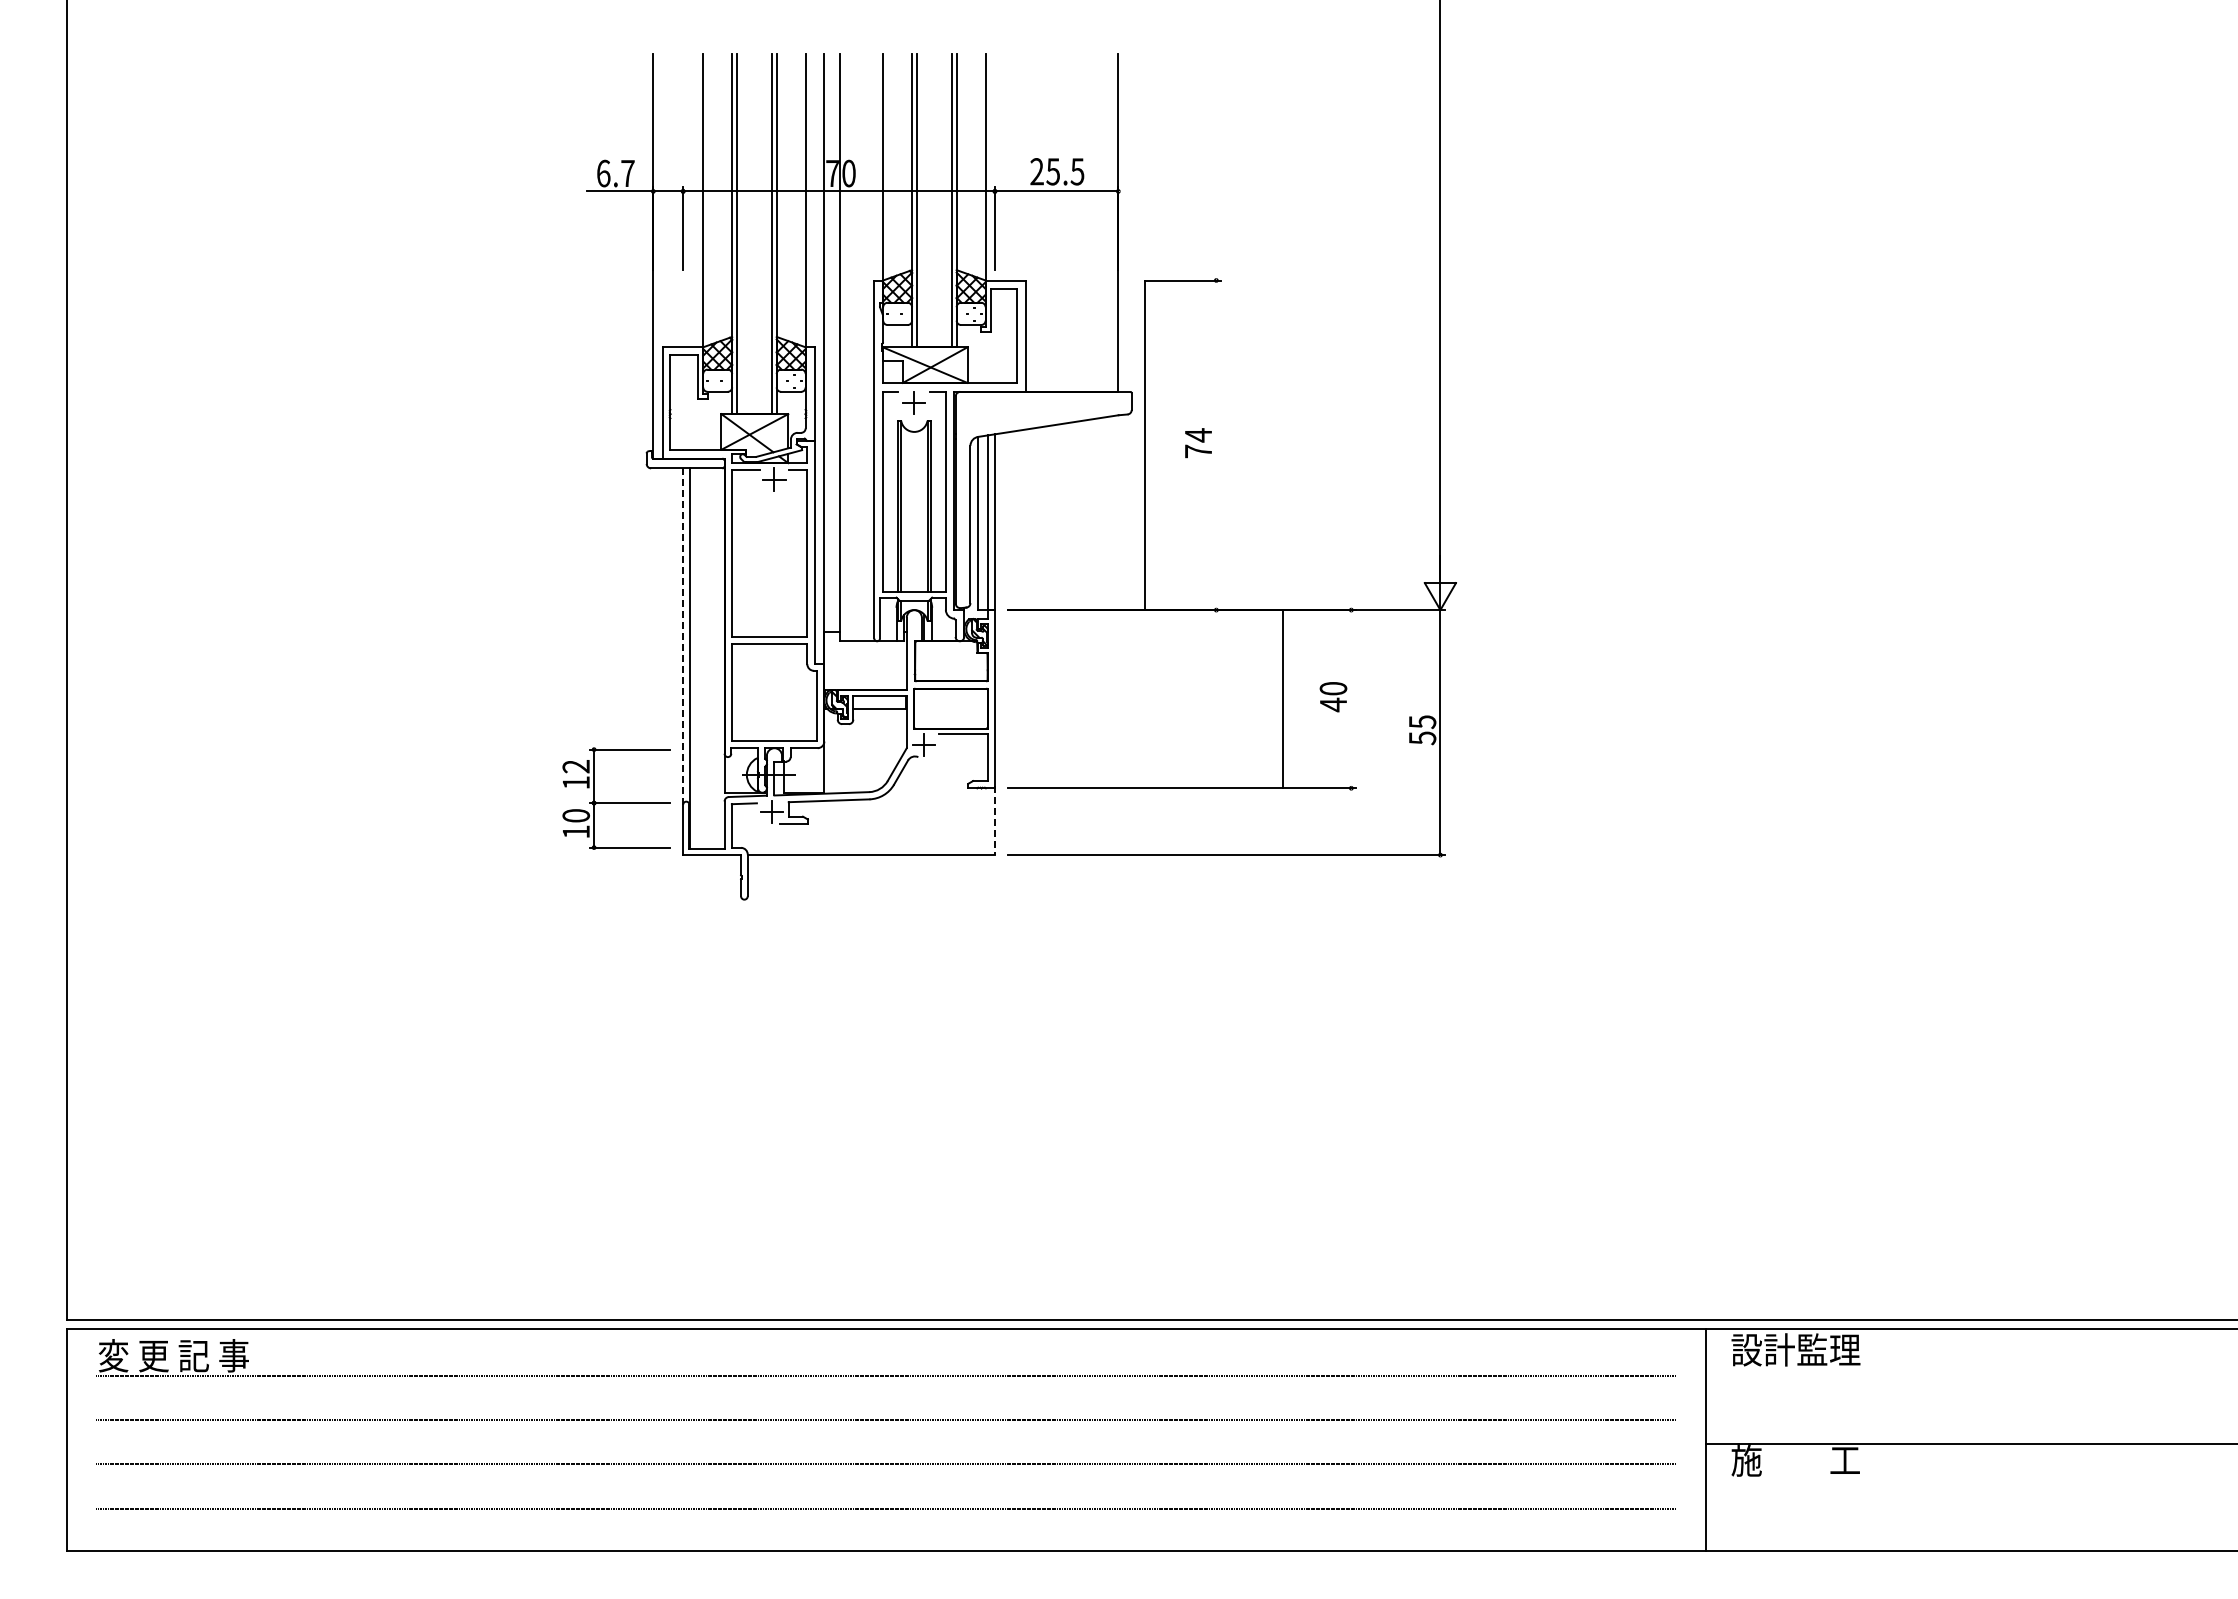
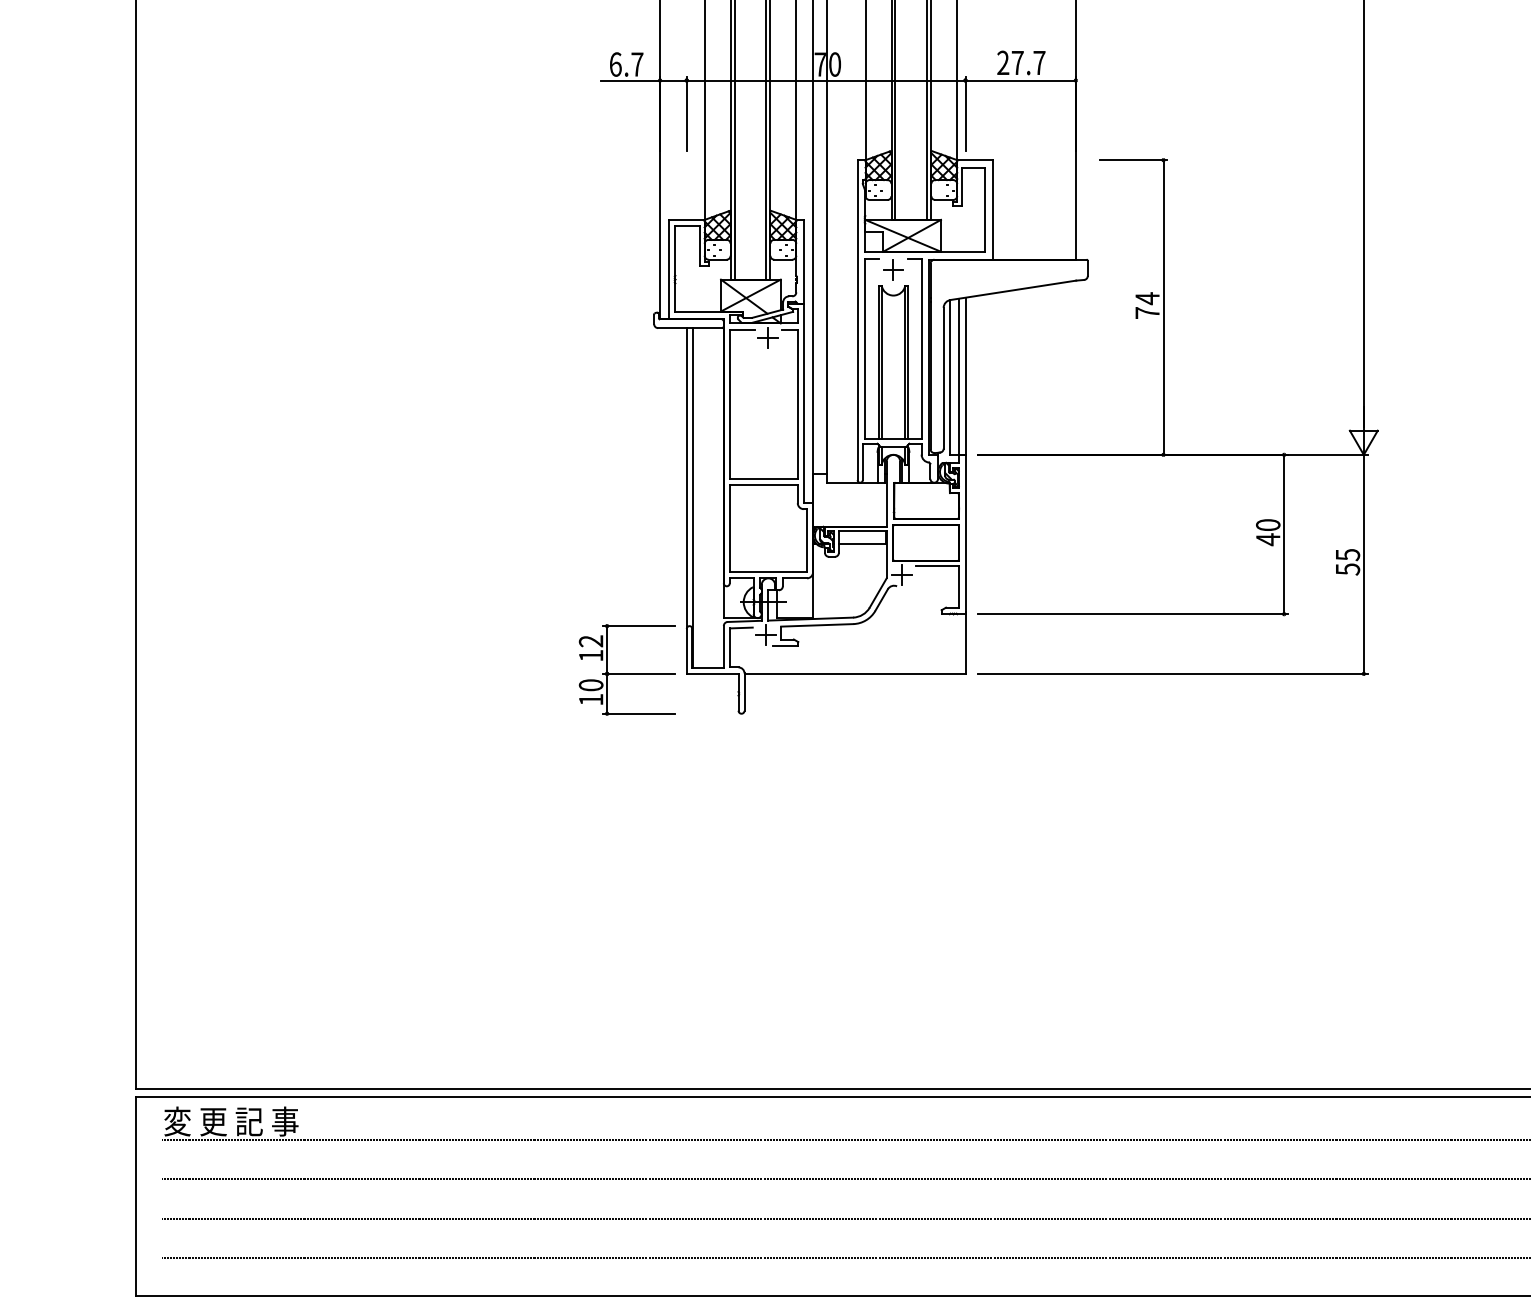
text: (1065, 171) -> (1028, 62), 25.5 -> 27.7
line: (1145, 445) -> (1163, 307), moved
line: (683, 637) -> (687, 479), dashed -> solid
line: (1283, 699) -> (1284, 534), moved
part: (616, 798) -> (627, 669), moved
line: (994, 820) -> (965, 642), dashed -> solid

